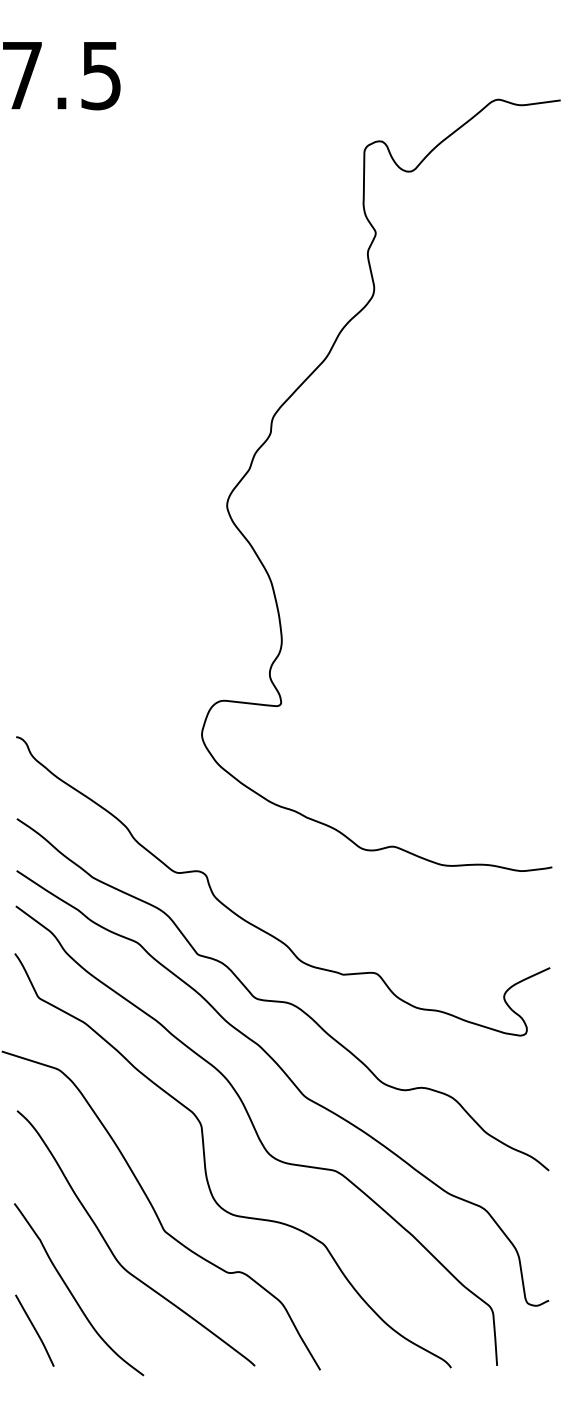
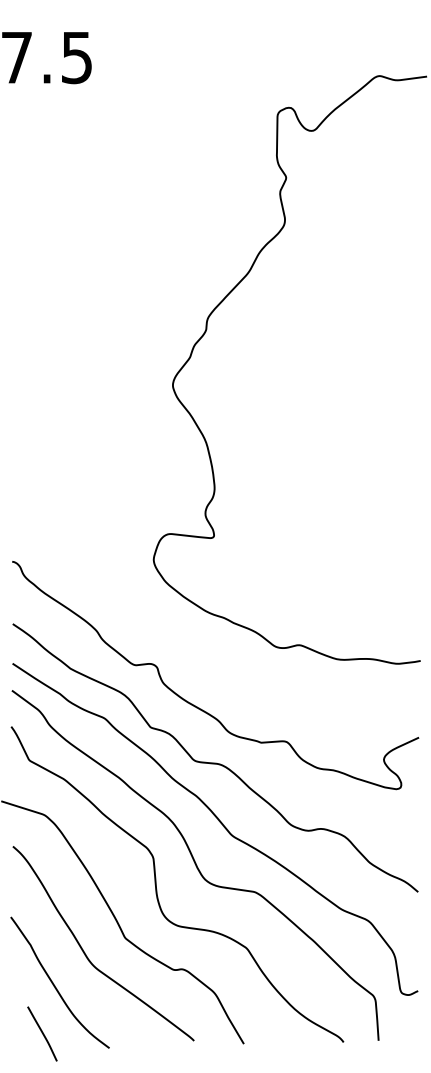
line: (34, 1330) -> (42, 1033), moved

